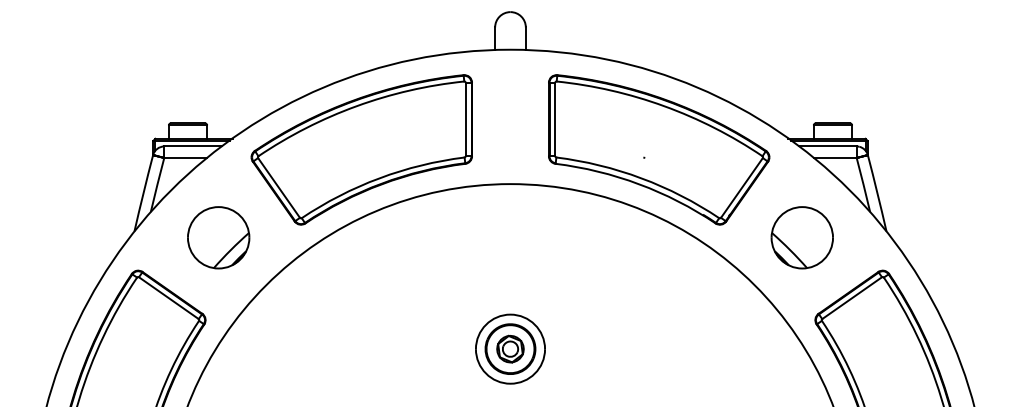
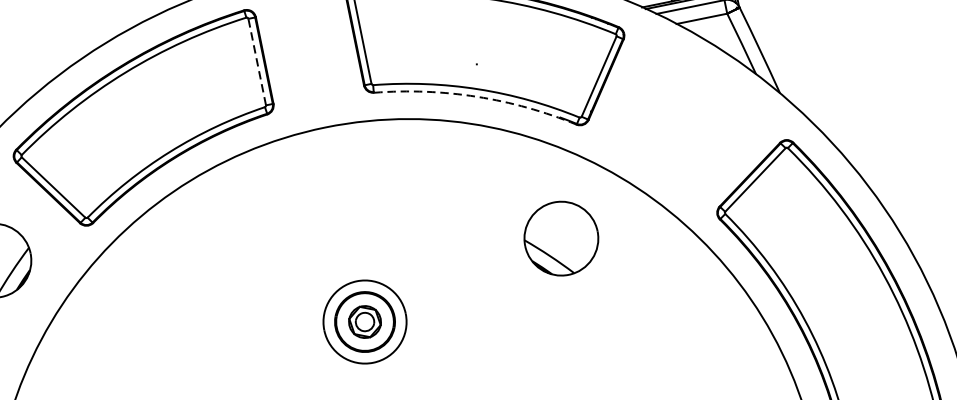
line: (465, 119) -> (256, 62), solid -> dashed
arc: (639, 184) -> (477, 97), solid -> dashed
part: (801, 237) -> (560, 238), moved

